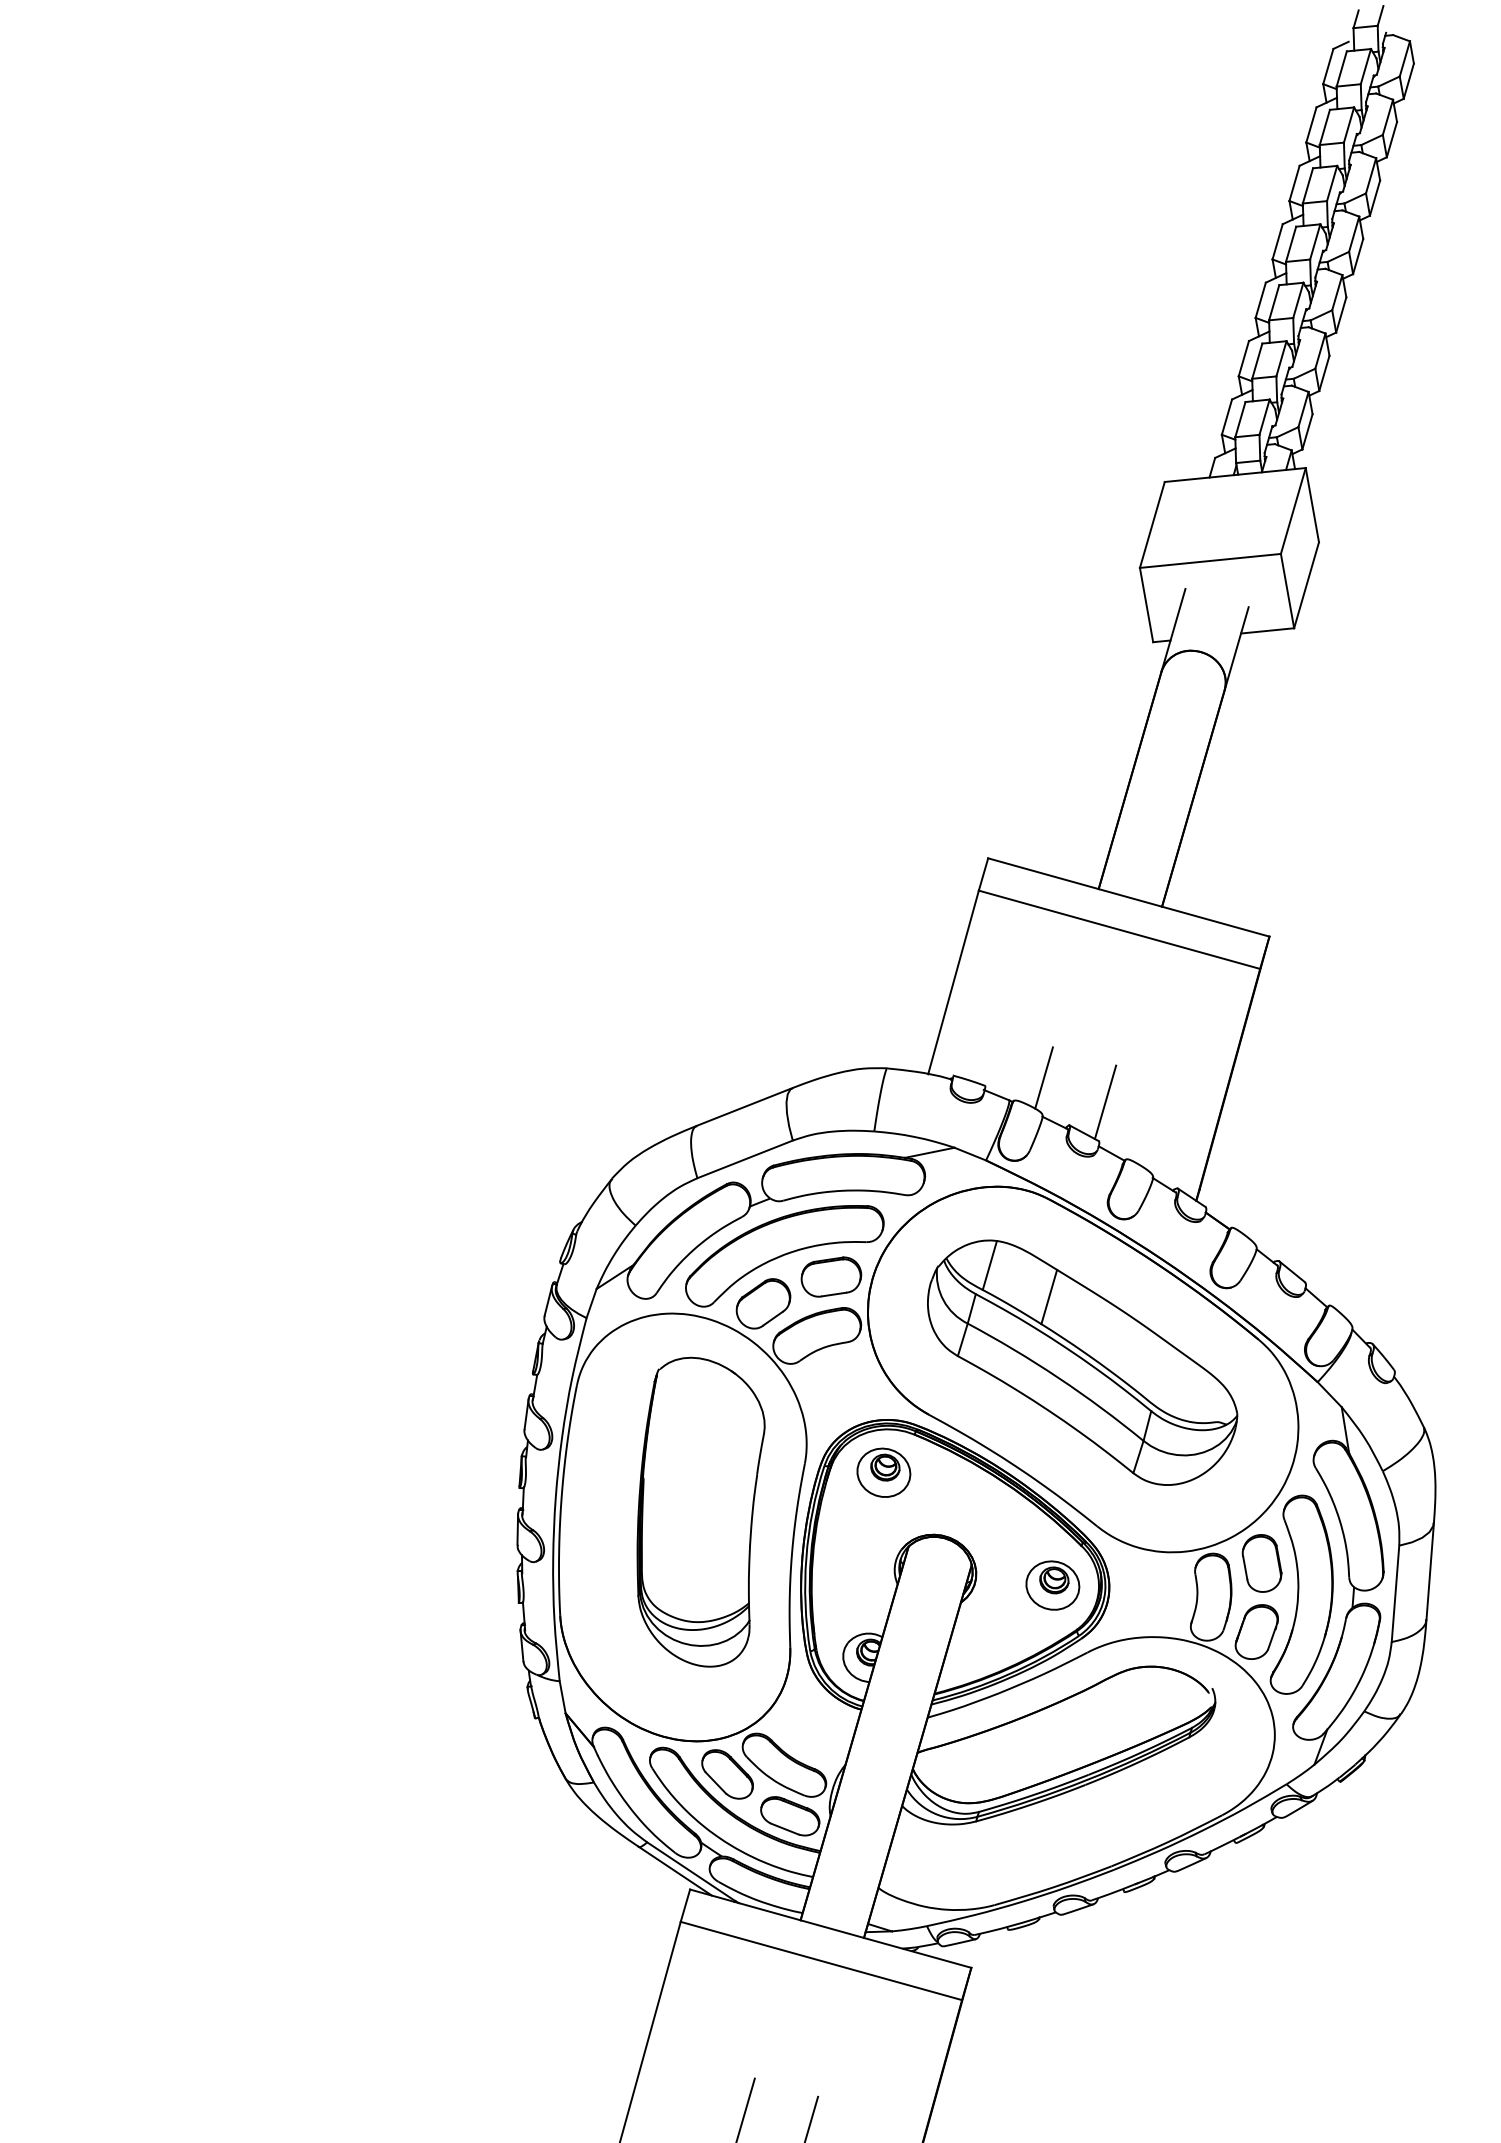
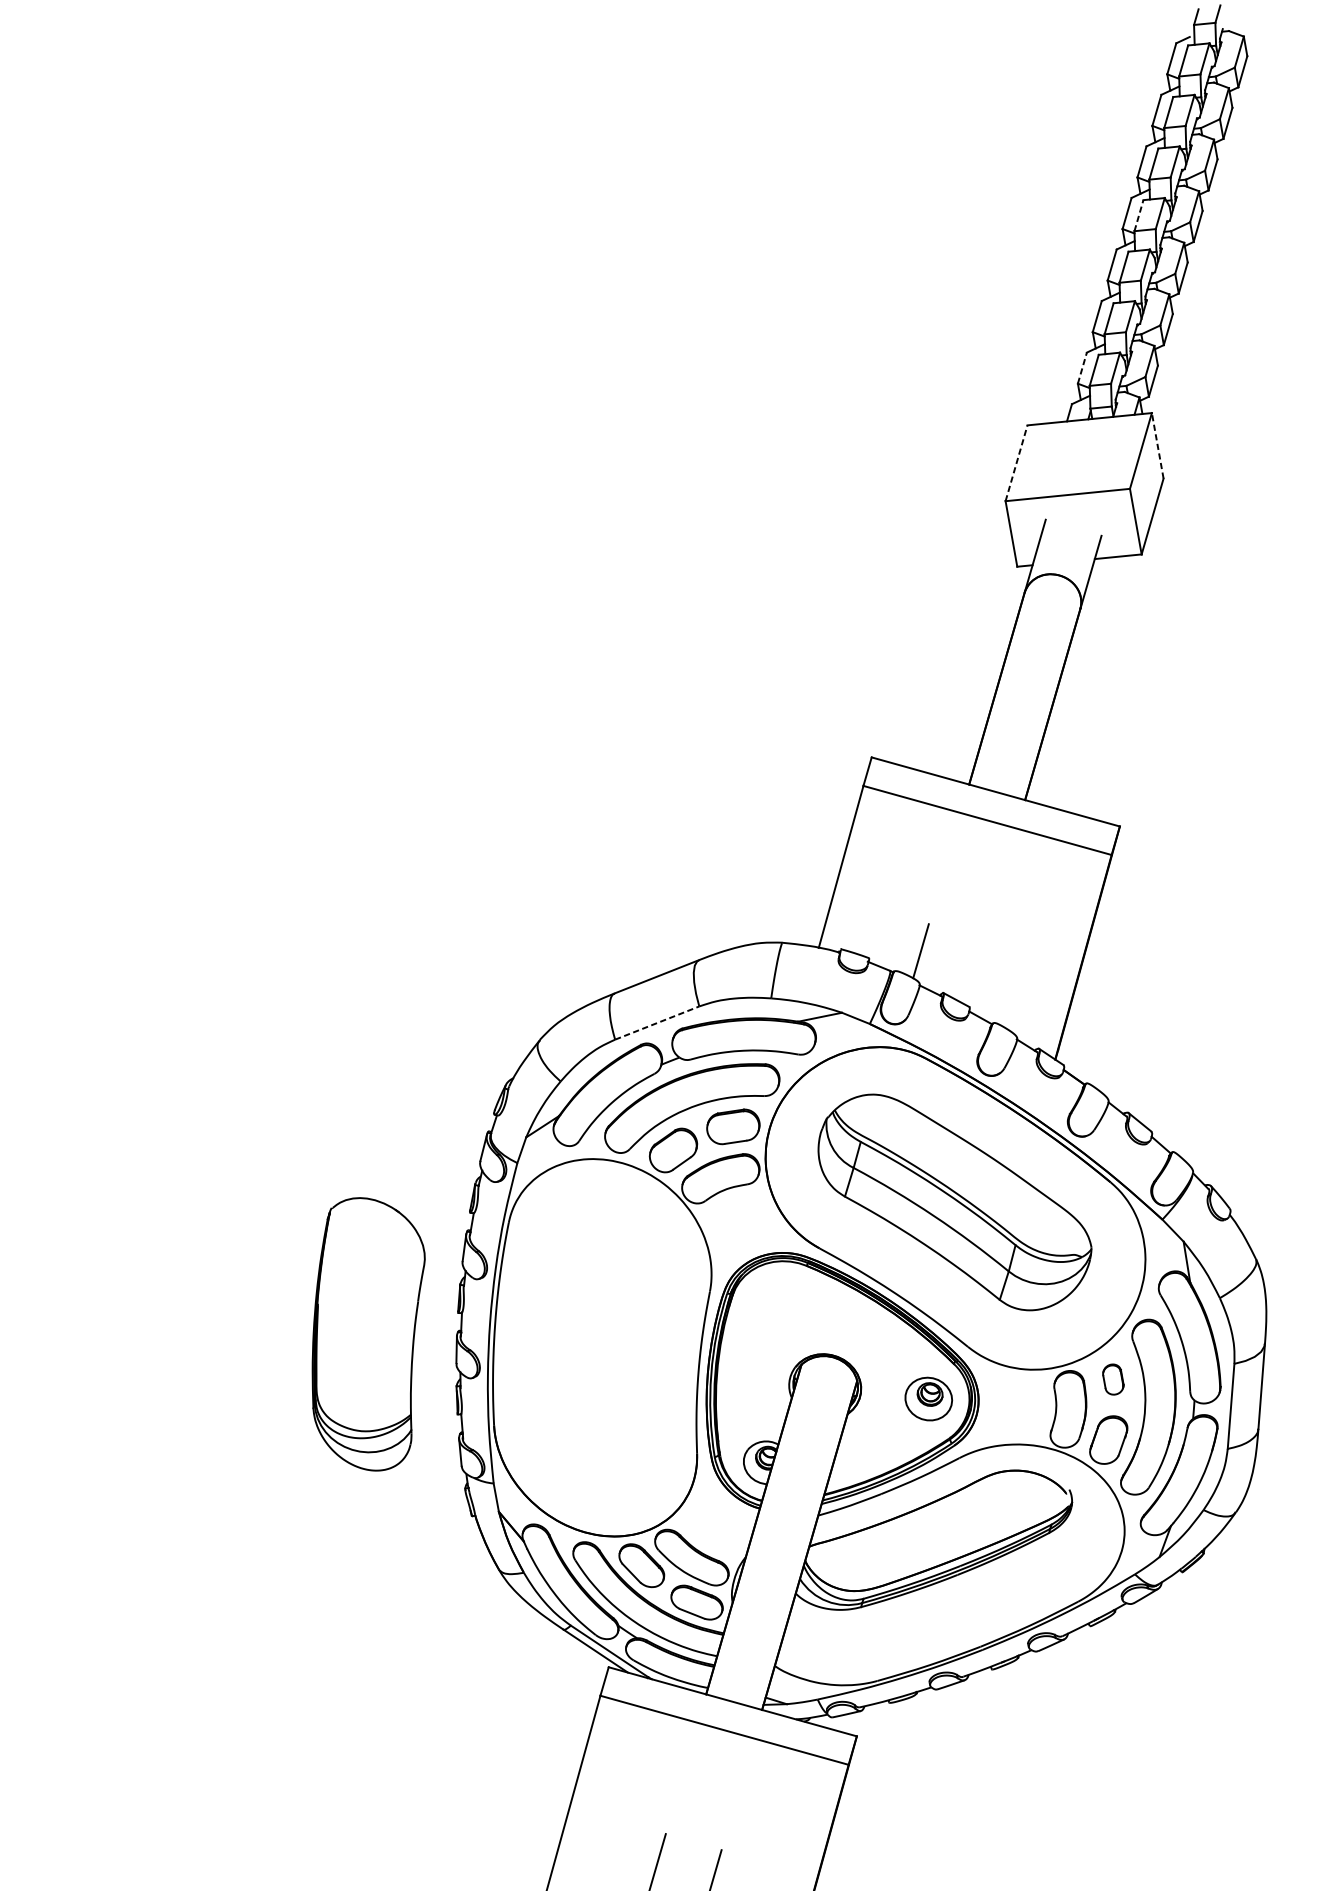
line: (1291, 243) -> (1139, 214), solid -> dashed
line: (1227, 416) -> (1082, 367), solid -> dashed
line: (1312, 505) -> (1157, 446), solid -> dashed
line: (1152, 524) -> (1016, 462), solid -> dashed
line: (1105, 1102) -> (975, 972), removed
line: (745, 1159) -> (657, 1023), solid -> dashed
line: (989, 1265) -> (872, 1116), removed
line: (1049, 1296) -> (925, 1144), removed
part: (883, 1472) -> (779, 1299), removed
part: (700, 1511) -> (368, 1333), moved
part: (1261, 1563) -> (1112, 1379), size x0.6

